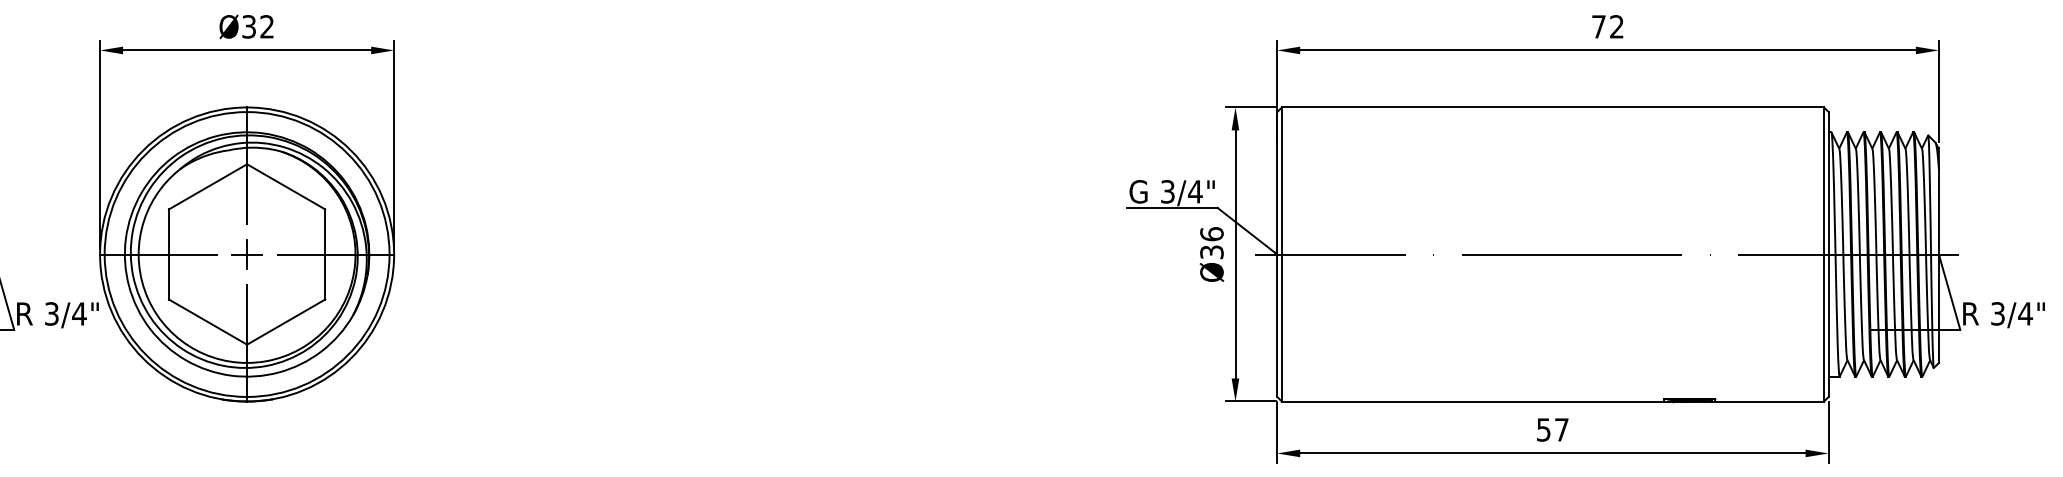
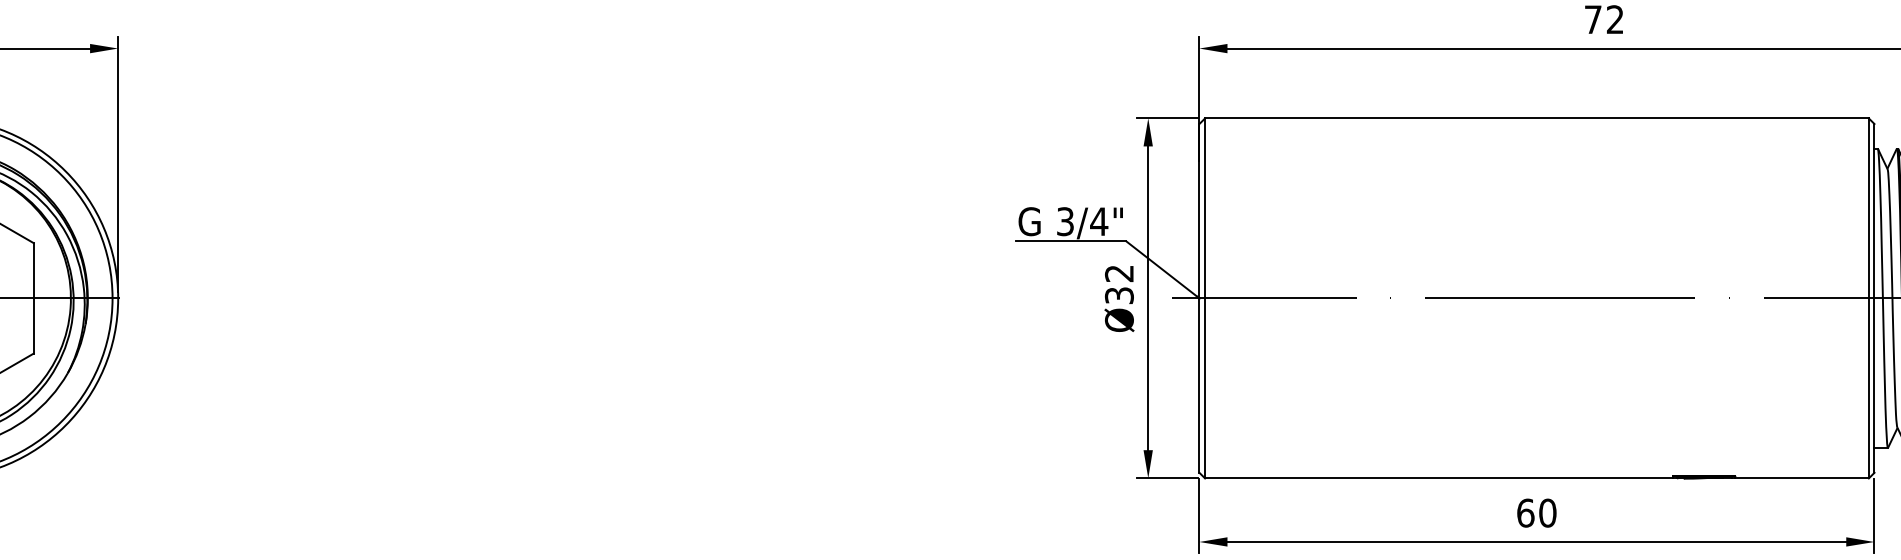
text: (1211, 234) -> (1118, 273), Ø36 -> Ø32
text: (1552, 429) -> (1536, 512), 57 -> 60

